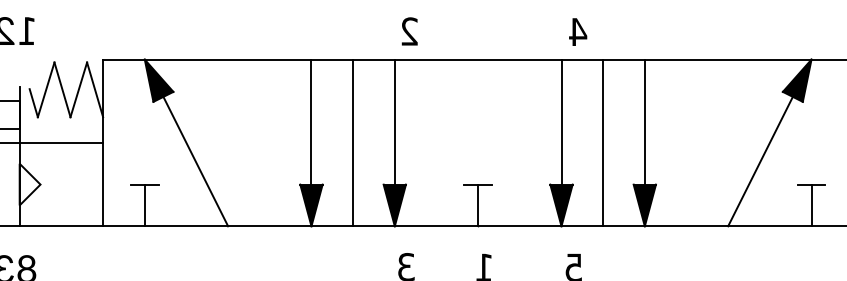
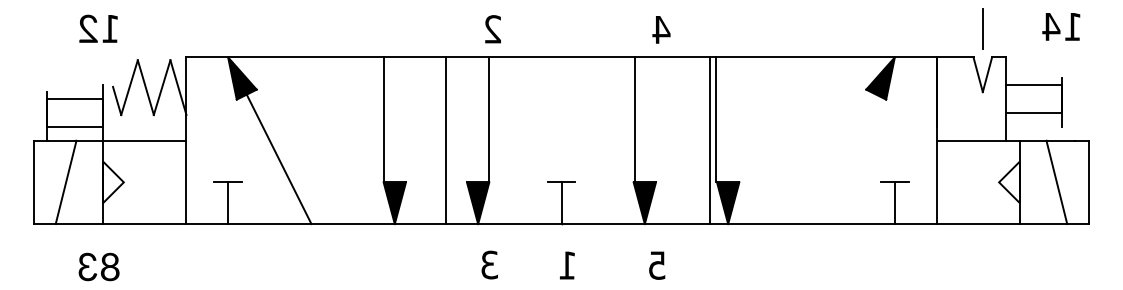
line: (311, 121) -> (383, 119), moved
line: (395, 121) -> (489, 119), moved
line: (561, 121) -> (634, 119), moved
line: (645, 121) -> (716, 119), moved
line: (353, 142) -> (446, 140), moved
line: (603, 142) -> (709, 140), moved
line: (760, 161) -> (843, 159), removed

